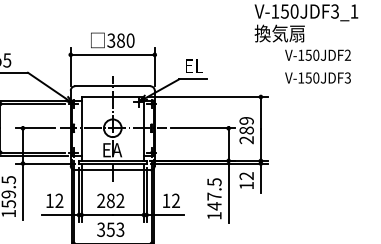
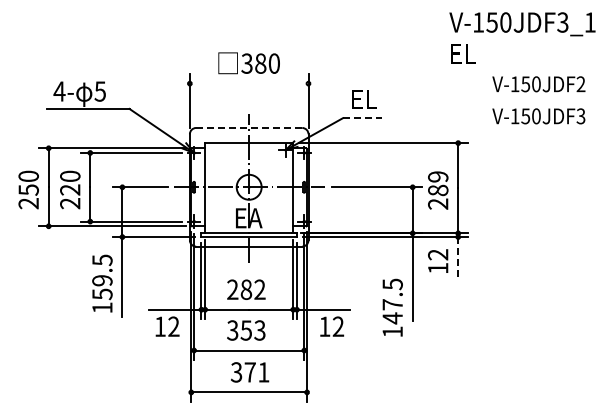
text: (279, 33) -> (484, 53), 換気扇 -> EL
line: (112, 54) -> (248, 83), removed
line: (193, 79) -> (362, 118), solid -> dashed
line: (113, 85) -> (249, 127), solid -> dashed
line: (261, 178) -> (458, 258), solid -> dashed
text: (214, 198) -> (392, 307), moved
text: (54, 200) -> (167, 326), moved
text: (171, 200) -> (332, 326), moved

